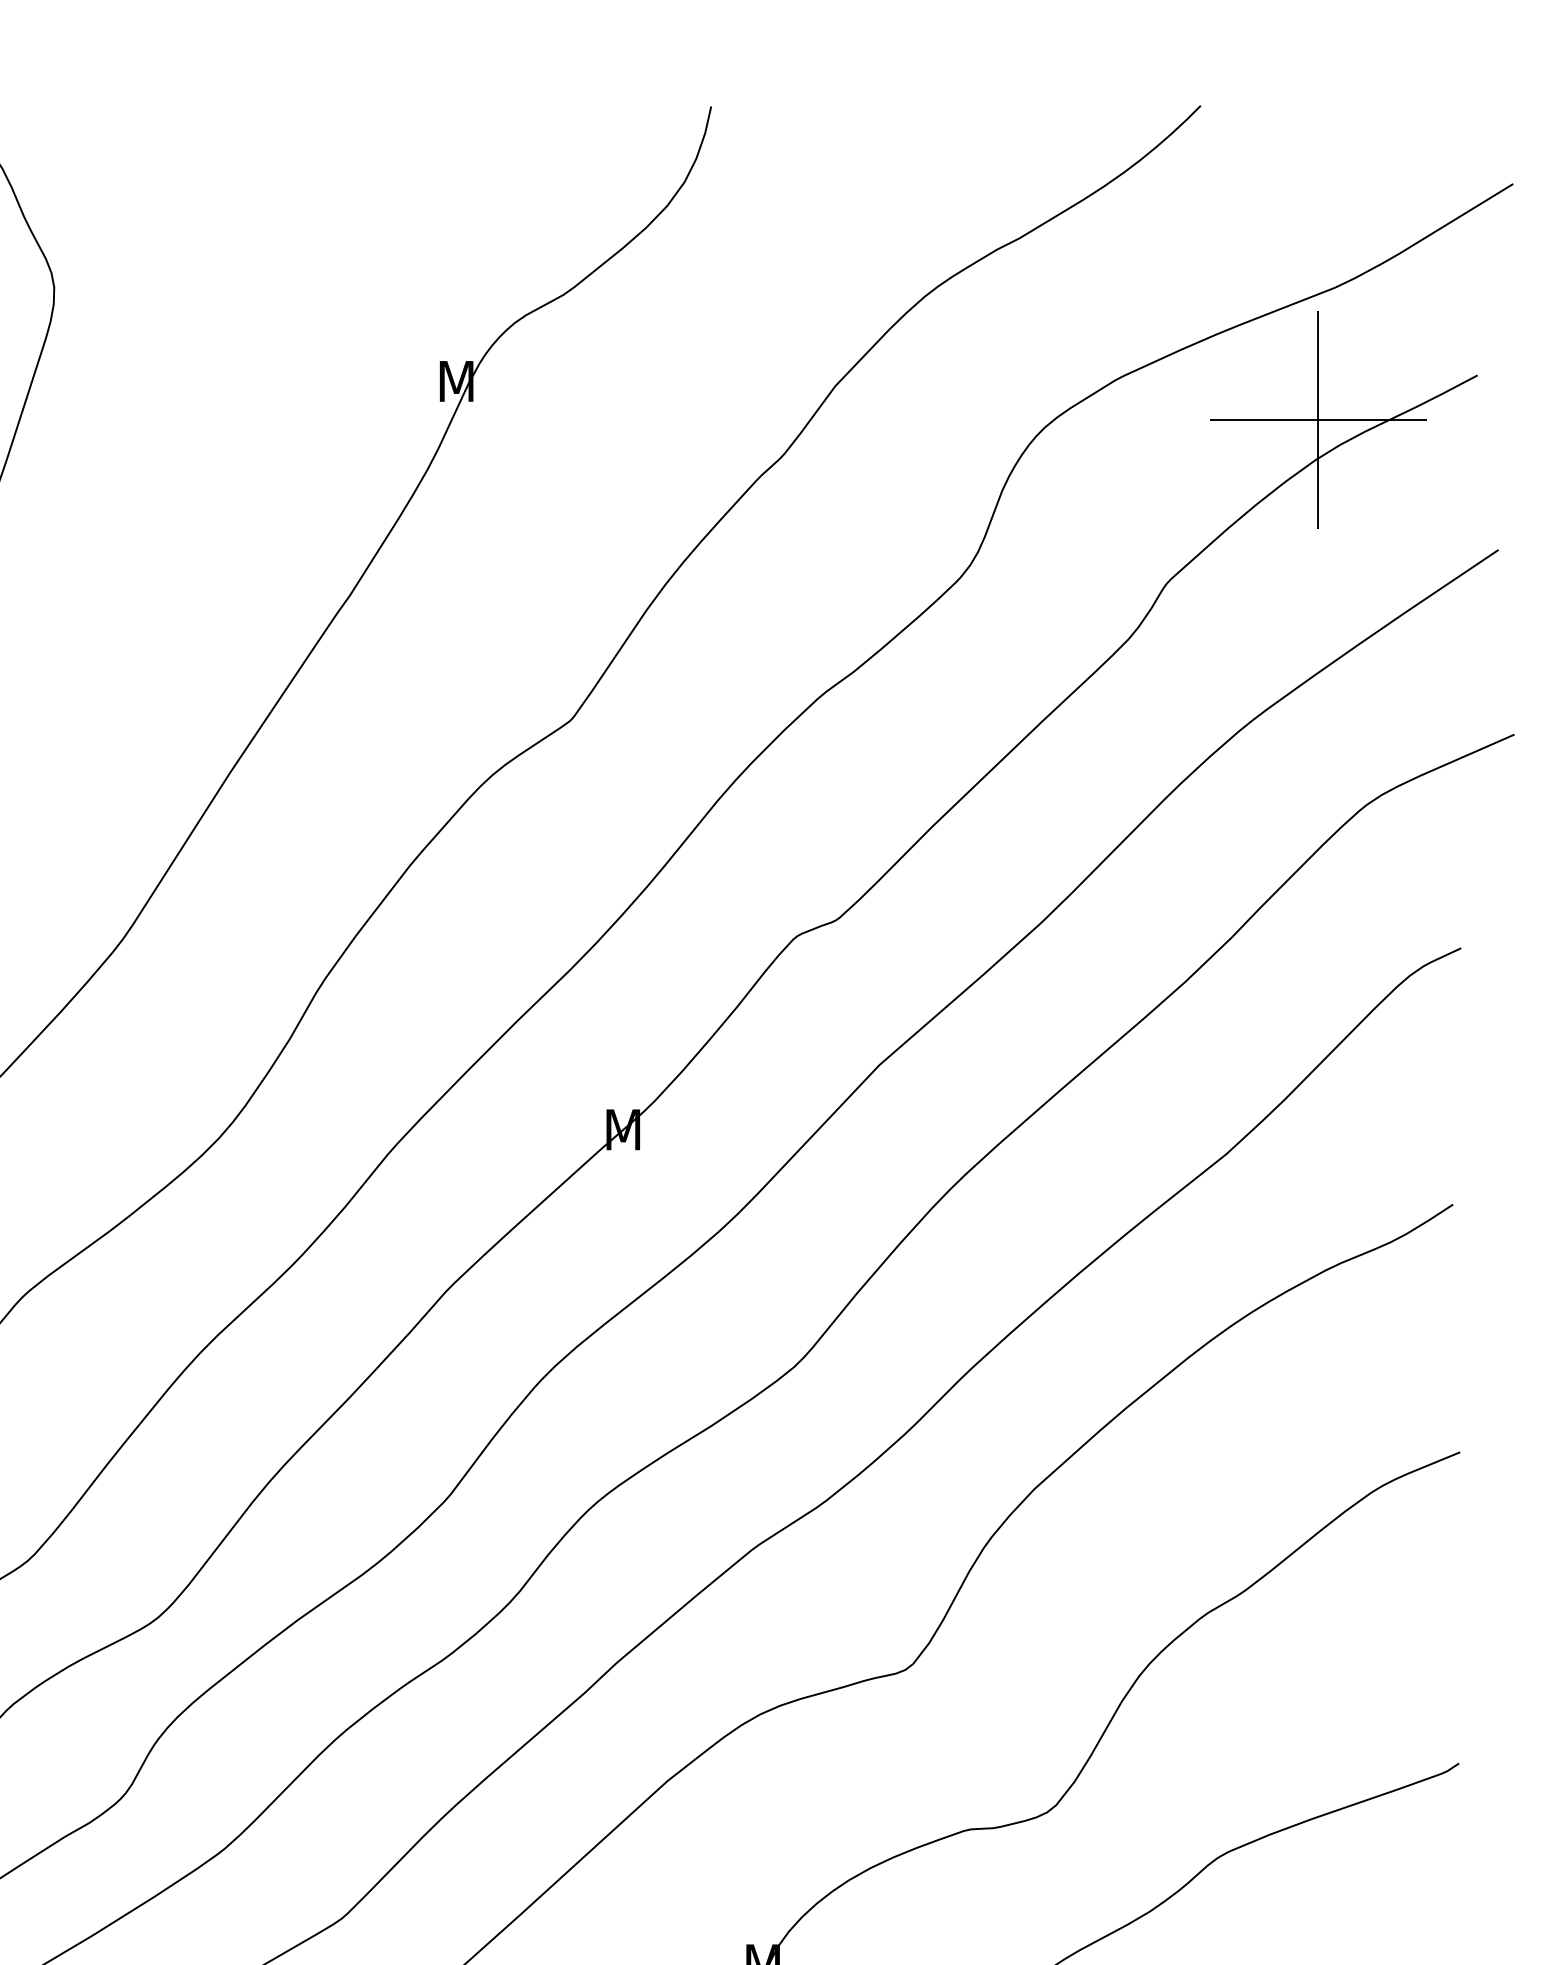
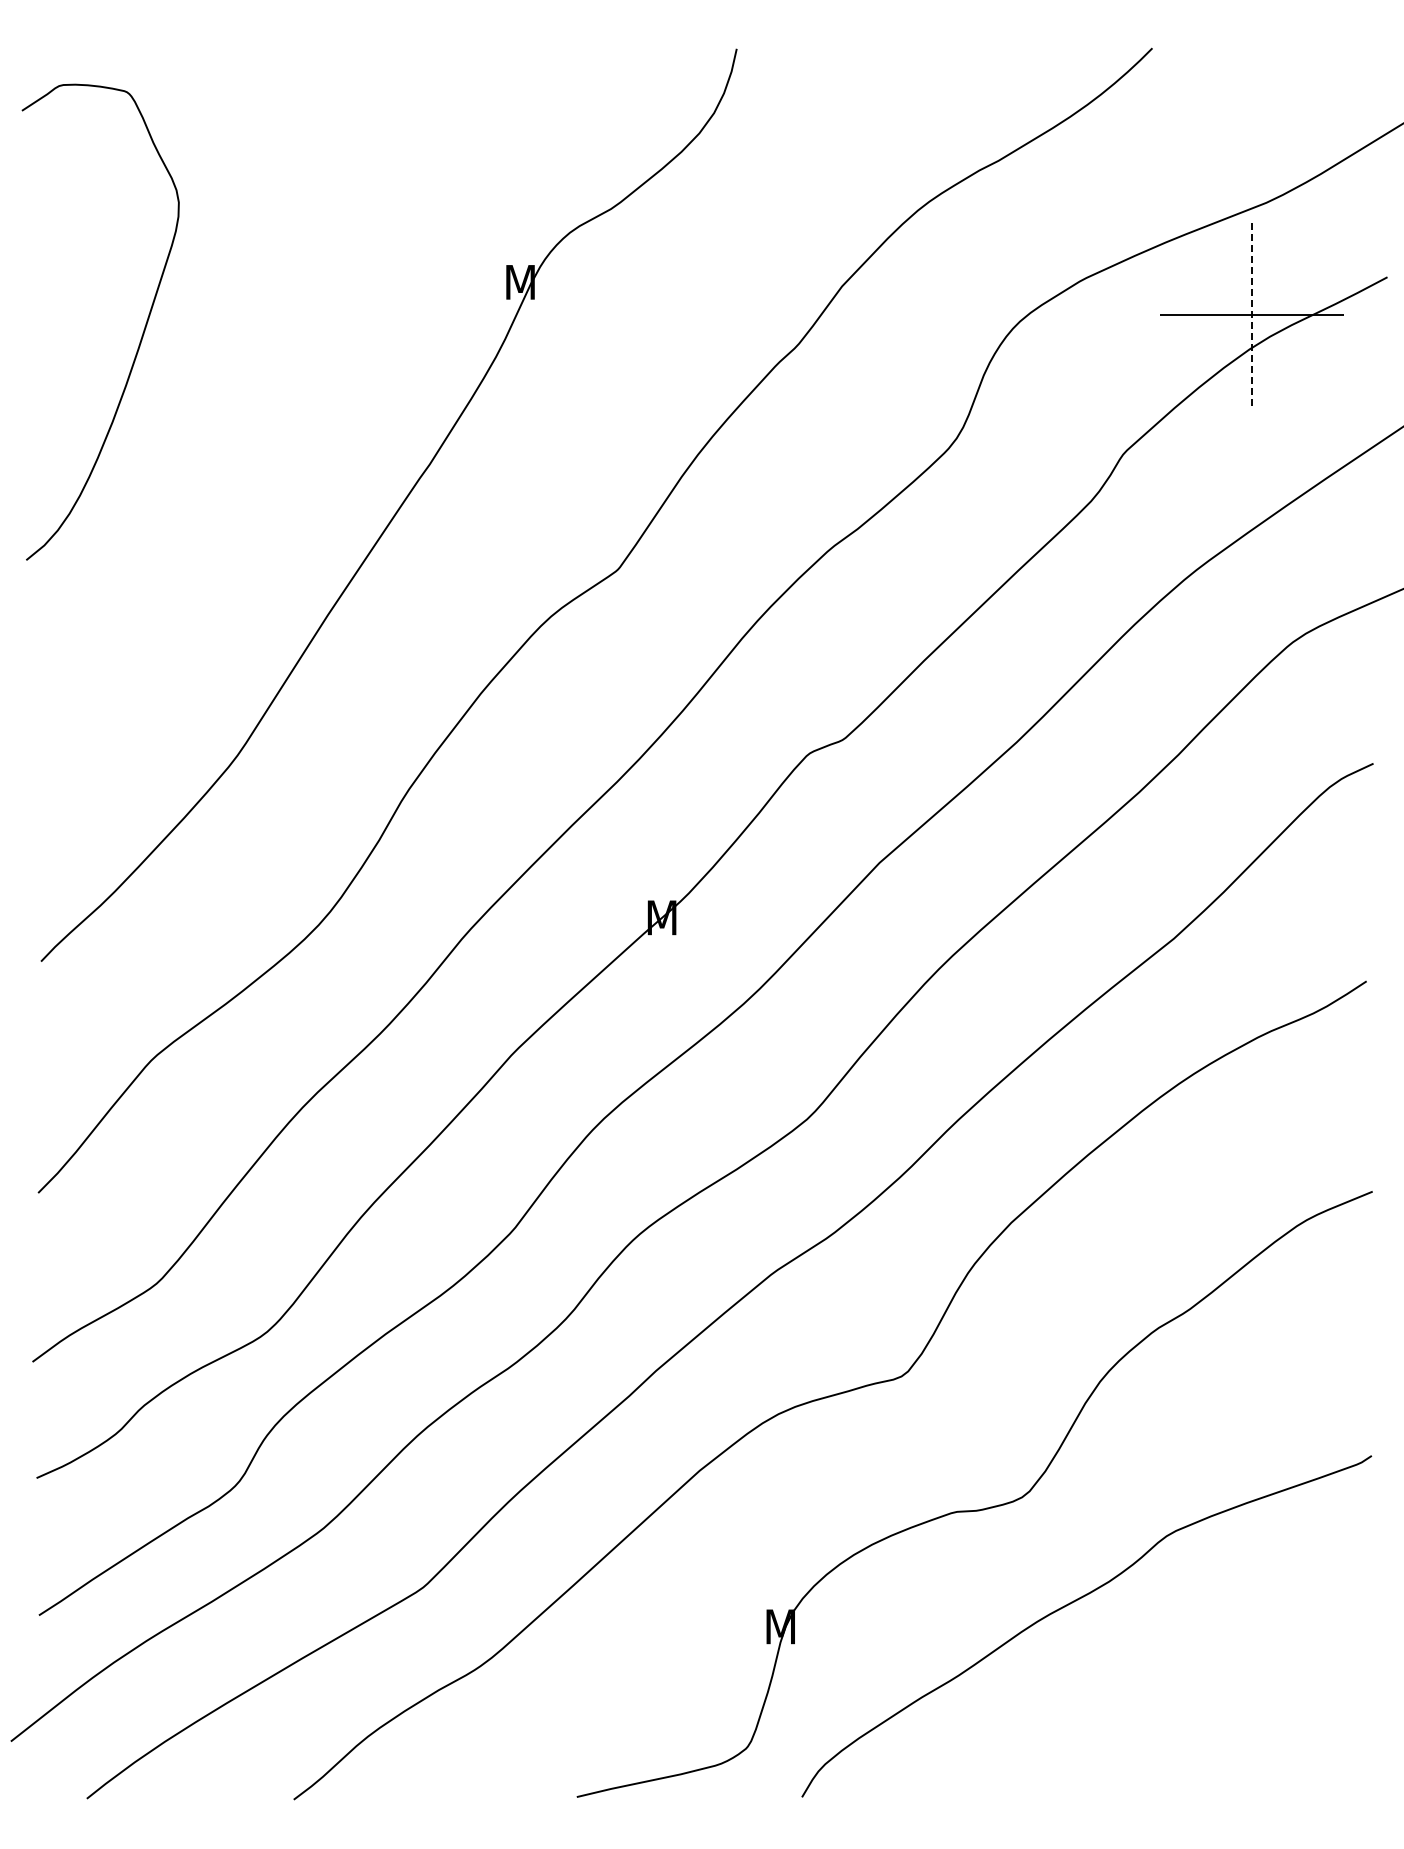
line: (1318, 420) -> (1252, 315), solid -> dashed

